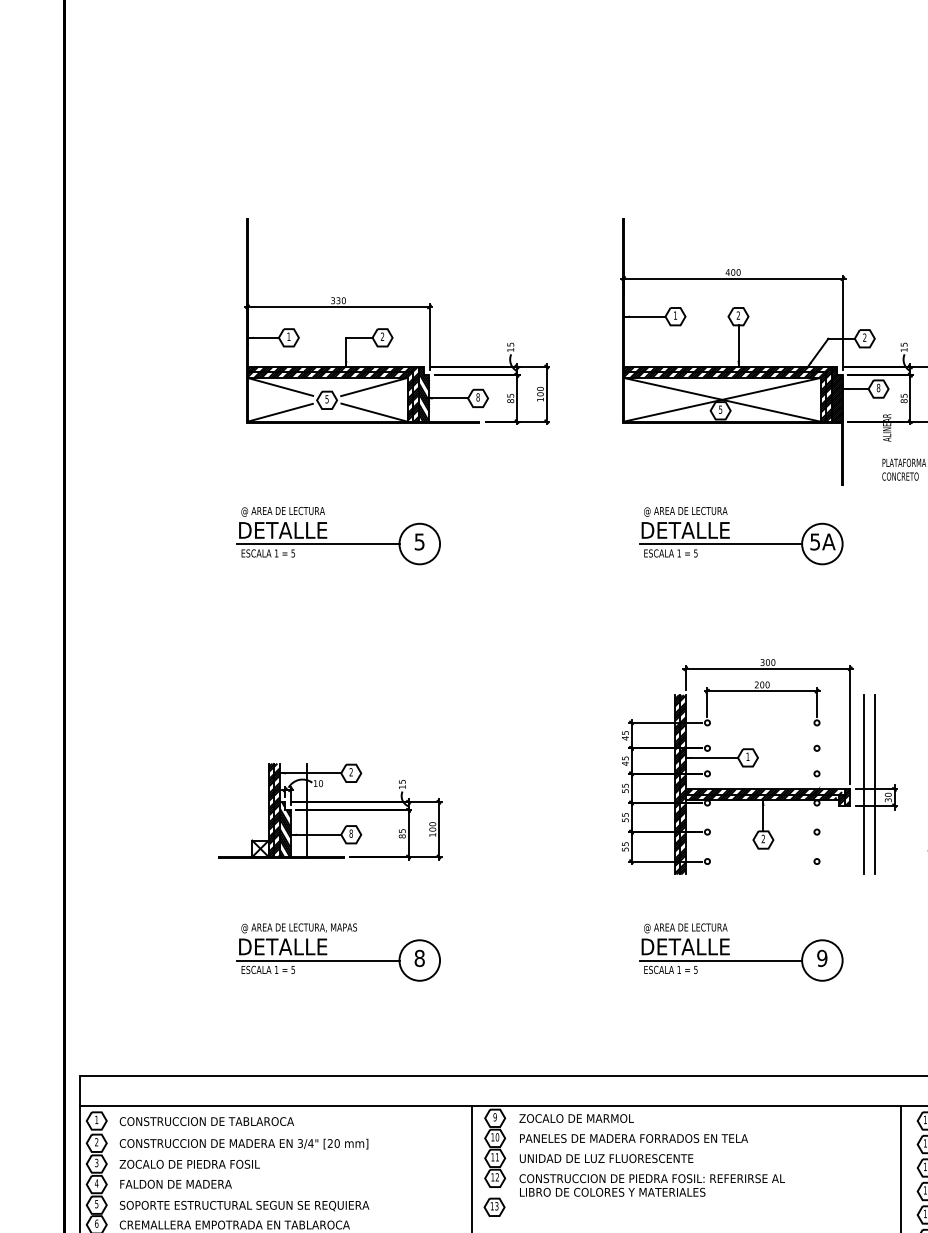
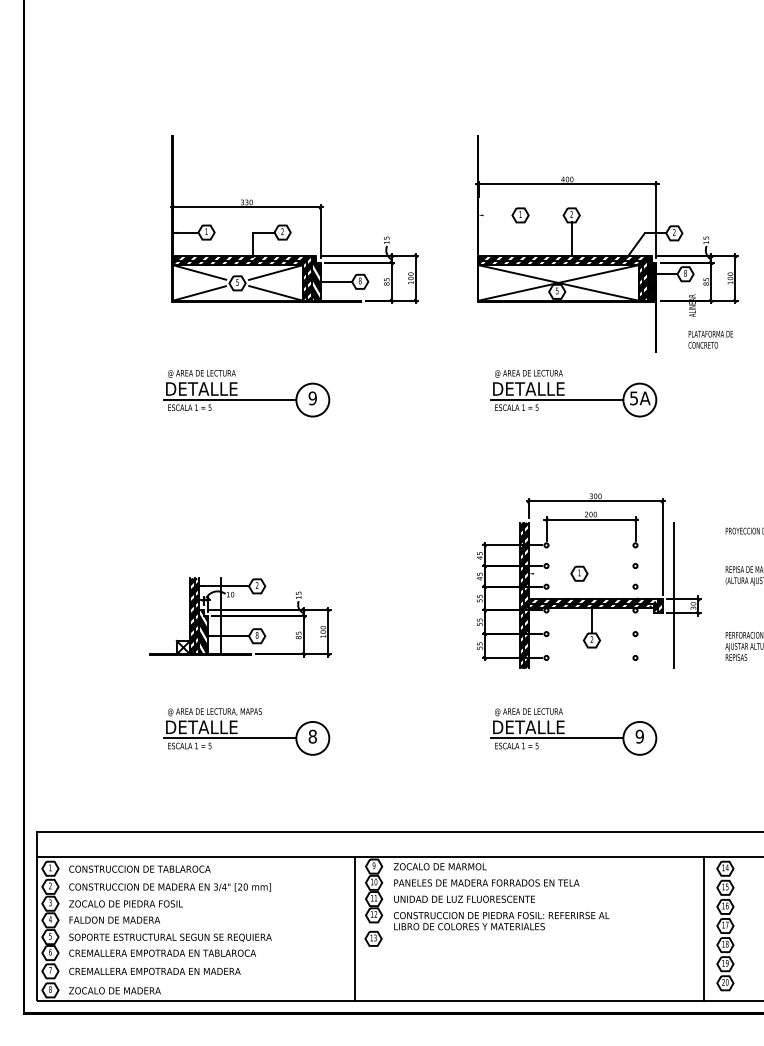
line: (644, 316) -> (495, 215), removed
text: (419, 542) -> (312, 398), 5 -> 9
line: (711, 757) -> (549, 573), removed
line: (874, 784) -> (682, 595), removed

